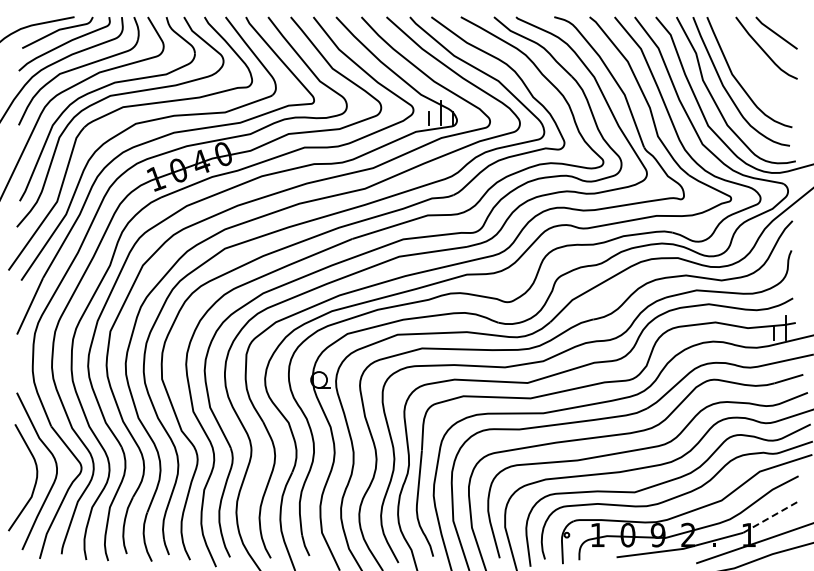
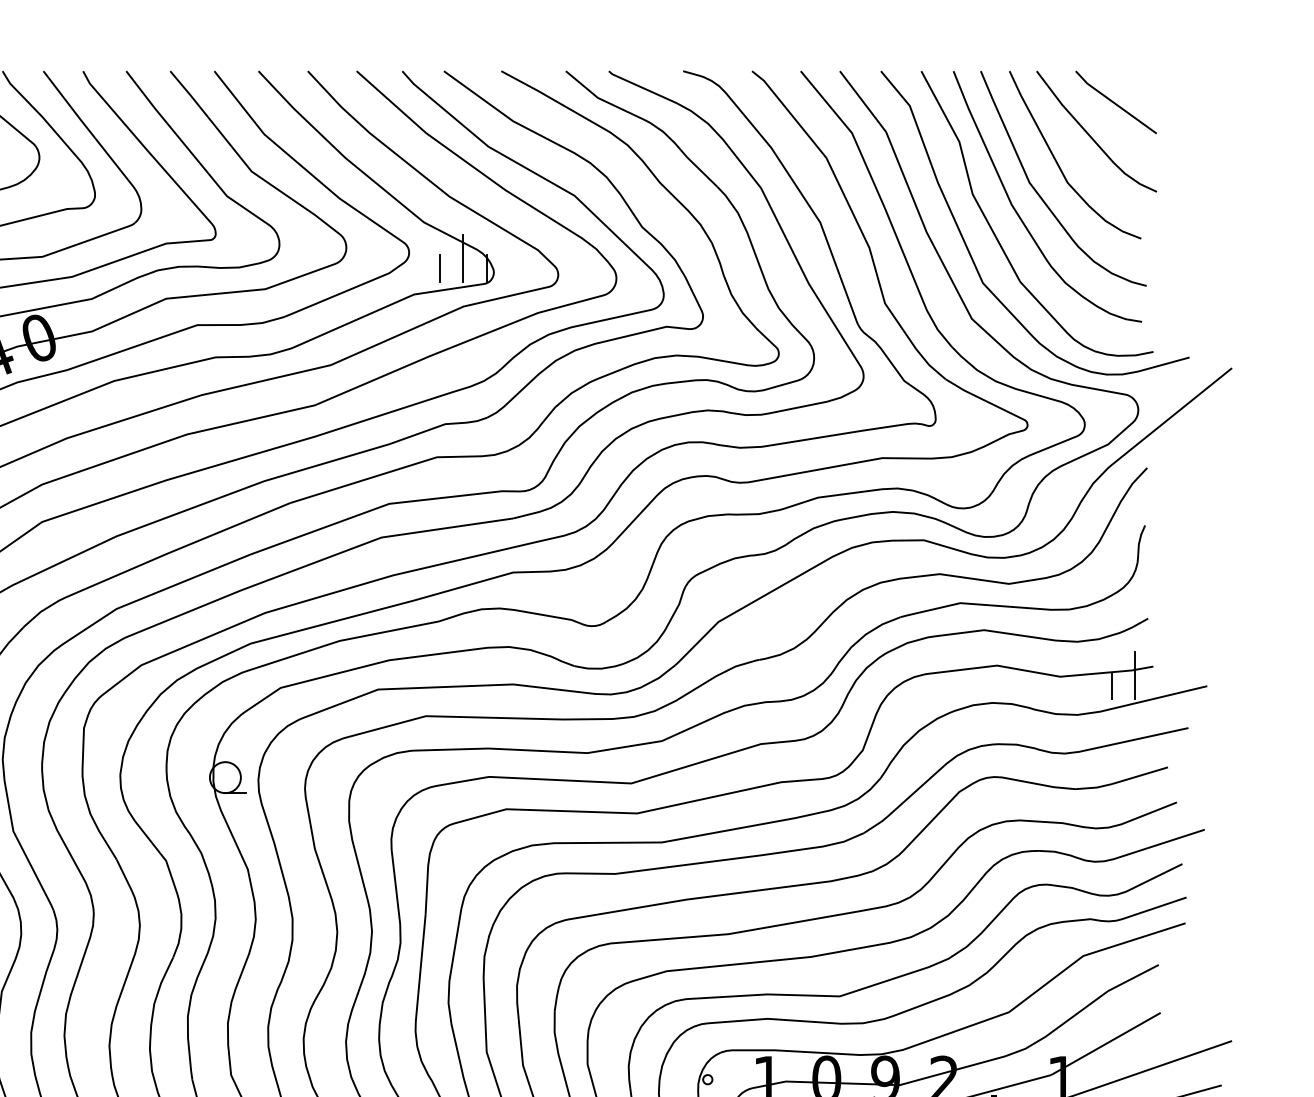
curve: (748, 65) -> (1061, 165), added
line: (771, 516) -> (1106, 1043), dashed -> solid

